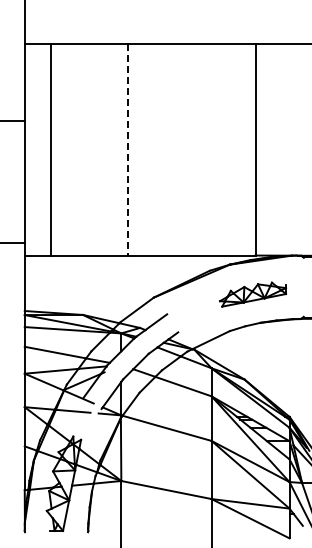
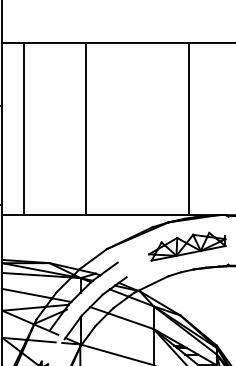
line: (128, 149) -> (86, 129), dashed -> solid
part: (252, 294) -> (186, 246), size x1.43

